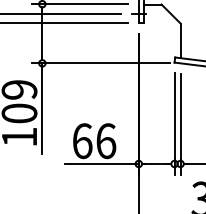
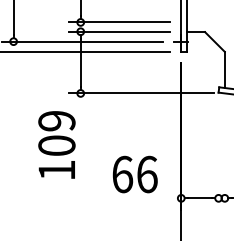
line: (42, 108) -> (80, 140), removed
line: (174, 123) -> (218, 156), removed
line: (180, 123) -> (224, 156), removed
line: (101, 164) -> (142, 198), removed

